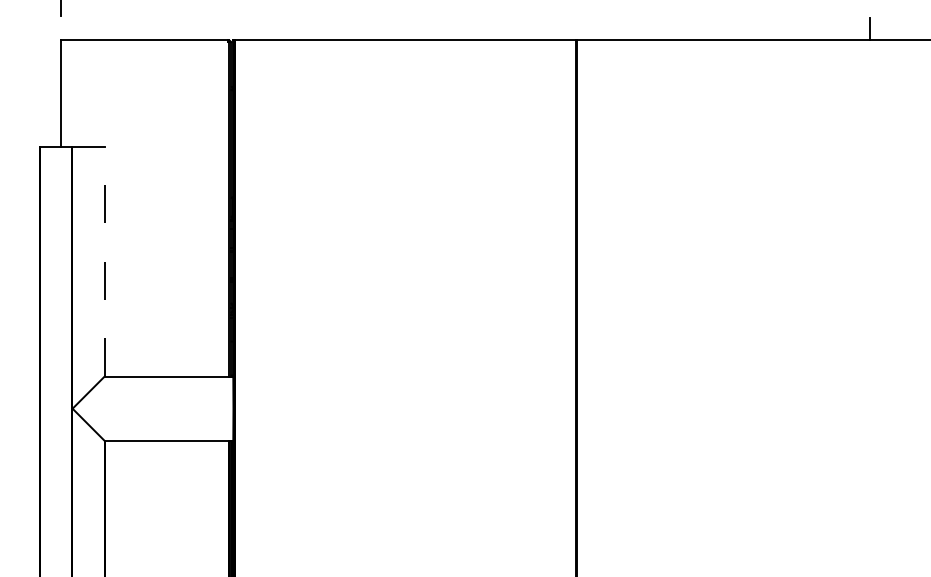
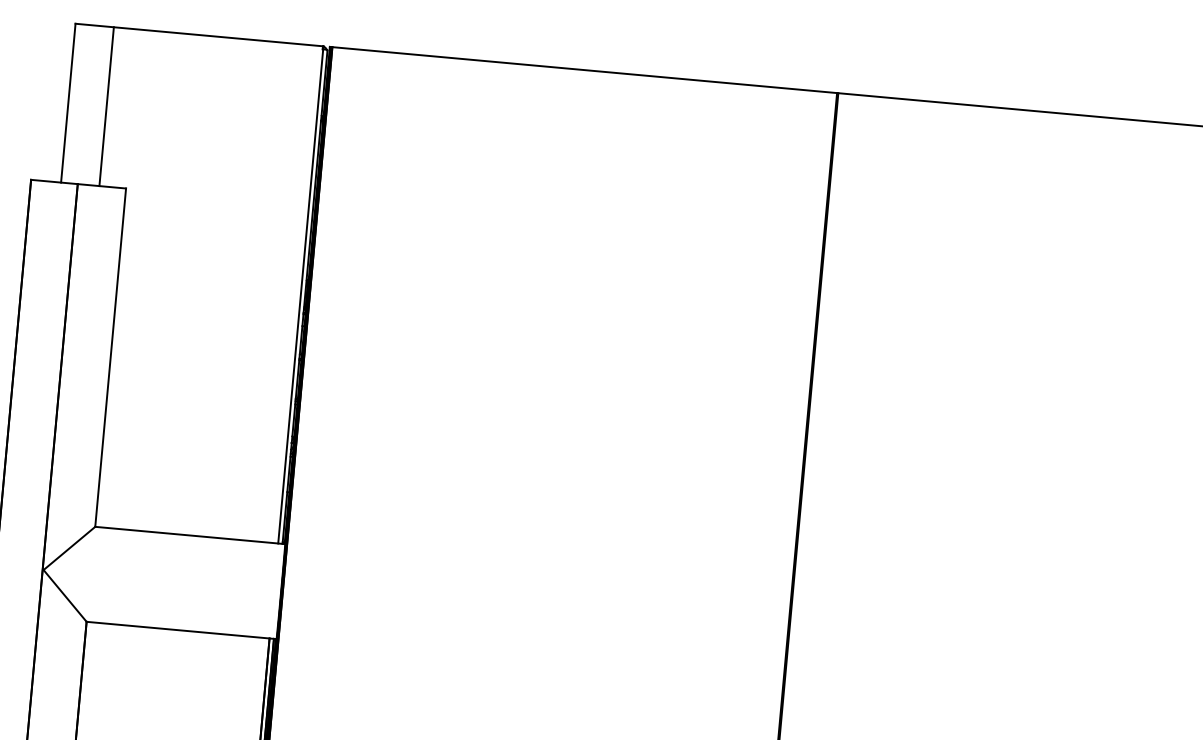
line: (86, 93) -> (106, 106), added
line: (104, 262) -> (110, 358), dashed -> solid

